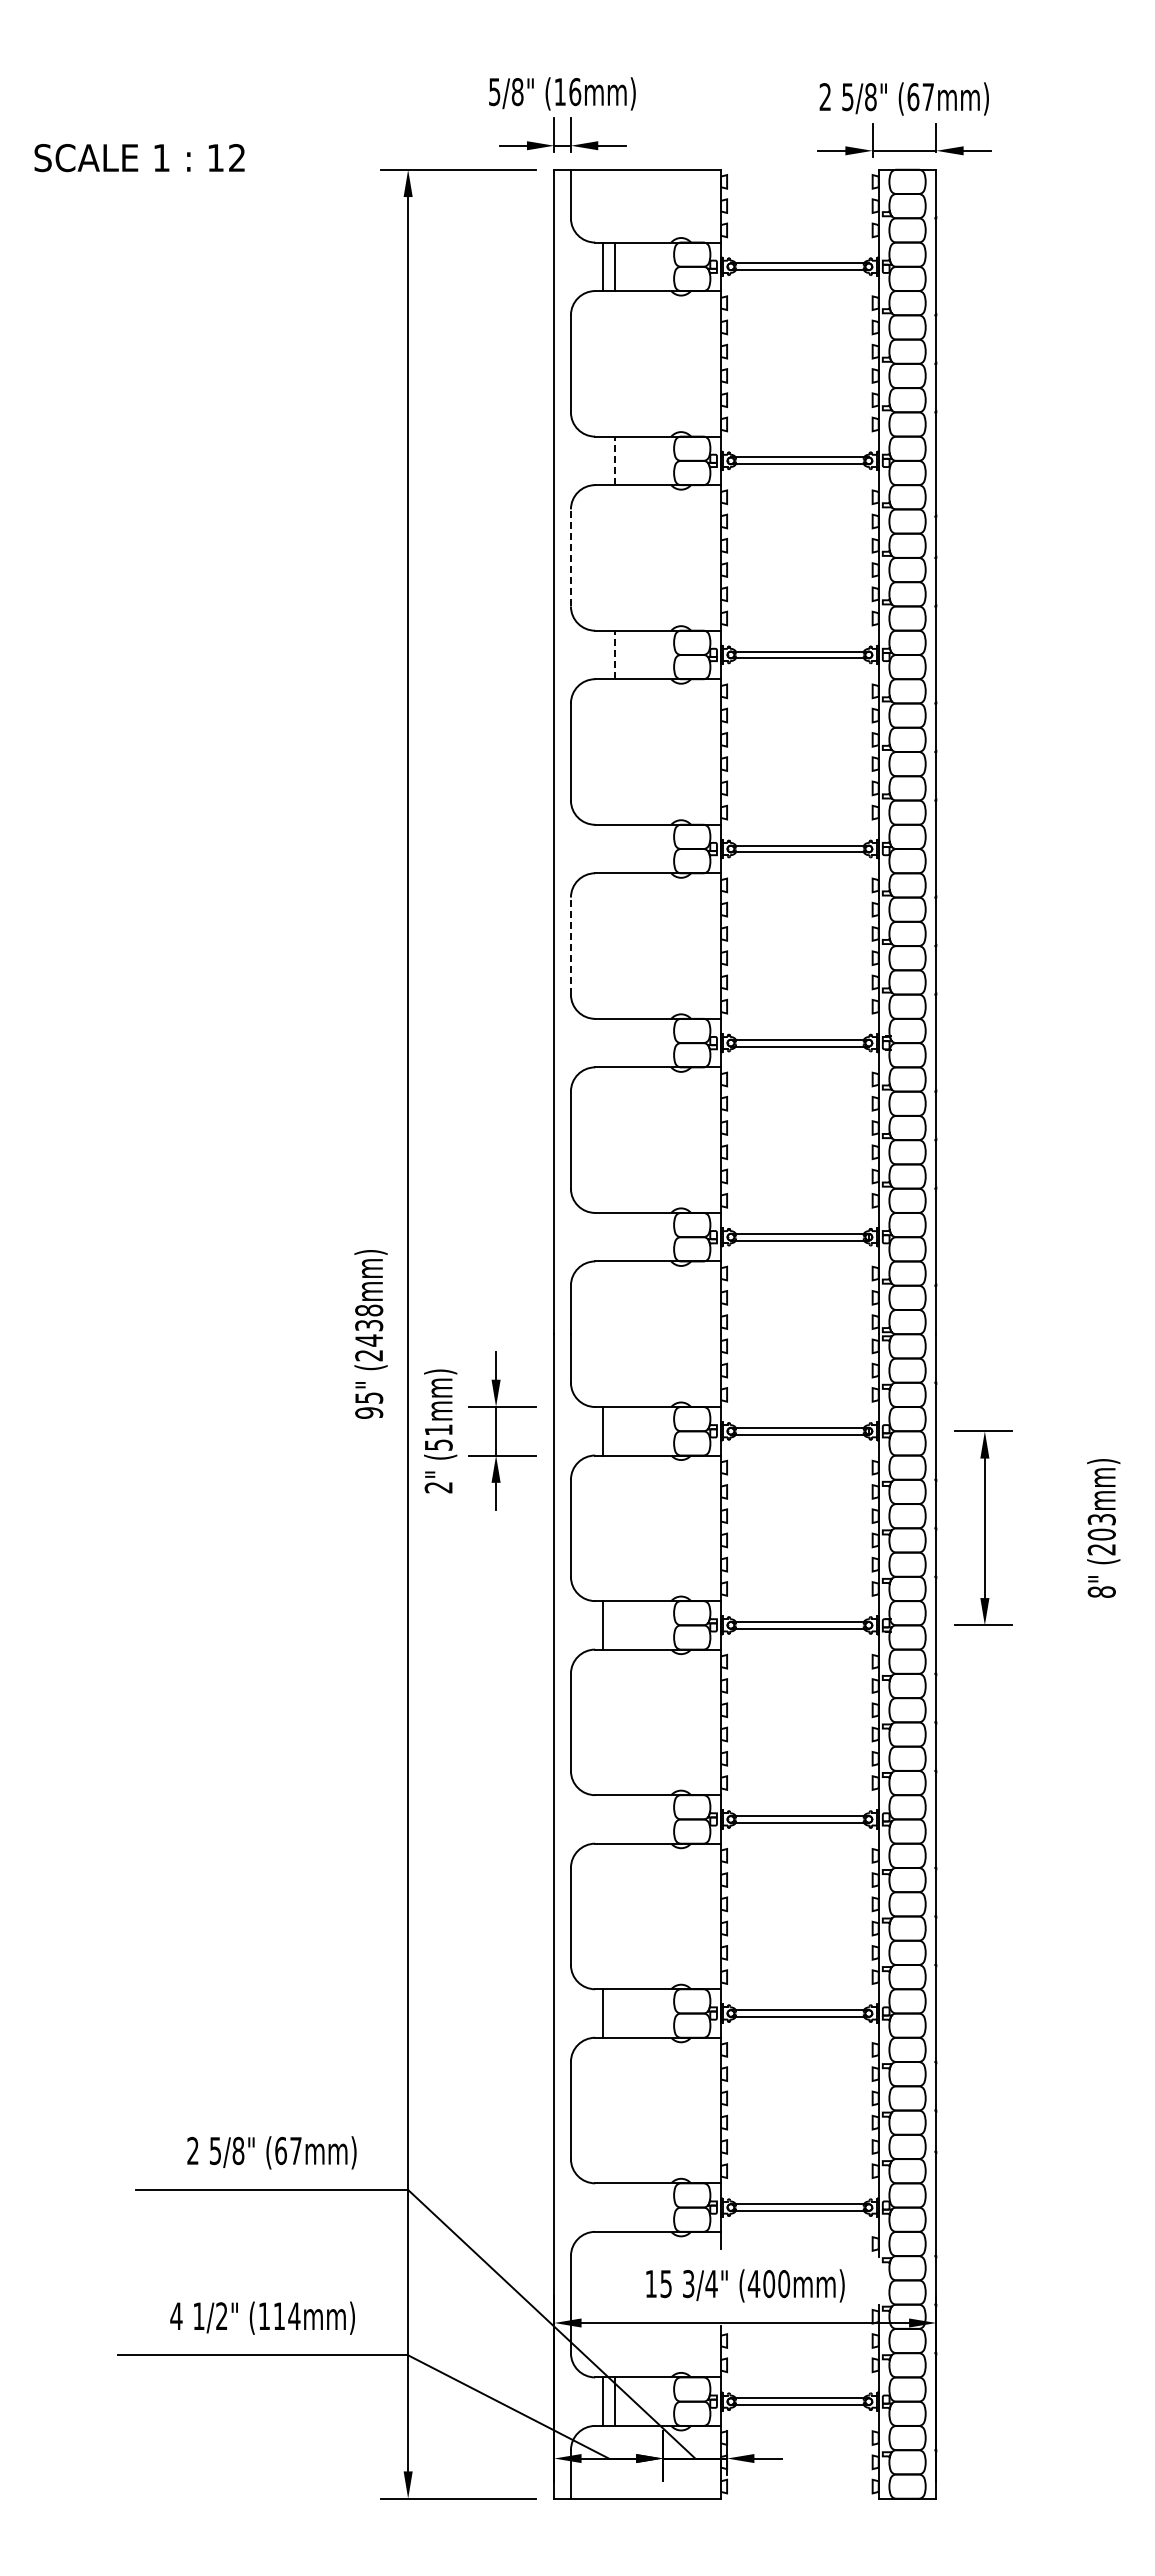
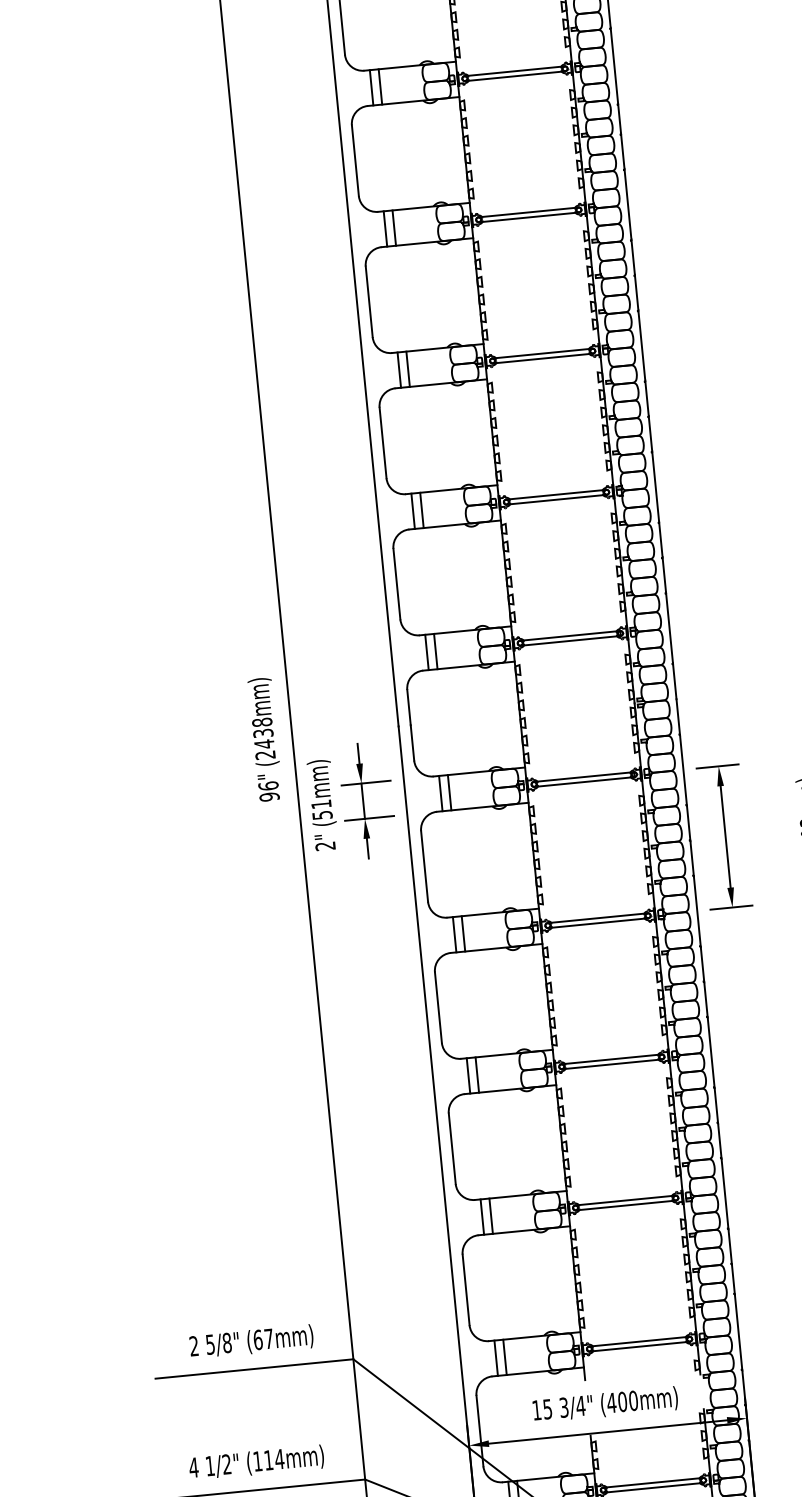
line: (602, 460) -> (371, 87), added
line: (614, 460) -> (380, 86), dashed -> solid
line: (570, 557) -> (355, 160), dashed -> solid
line: (602, 654) -> (385, 228), added
line: (614, 654) -> (393, 227), dashed -> solid
line: (602, 848) -> (399, 369), added
line: (614, 848) -> (407, 368), added
line: (570, 946) -> (382, 443), dashed -> solid
line: (602, 1042) -> (412, 510), added
line: (614, 1042) -> (421, 510), added
line: (602, 1236) -> (426, 651), added
line: (614, 1236) -> (435, 651), added
text: (369, 1397) -> (268, 785), 95" -> 96"
line: (614, 1431) -> (449, 792), added
line: (614, 1625) -> (463, 934), added
line: (602, 1819) -> (468, 1075), added
line: (614, 1819) -> (477, 1075), added
line: (614, 2013) -> (490, 1216), added
line: (602, 2207) -> (495, 1358), added
line: (614, 2207) -> (504, 1357), added

